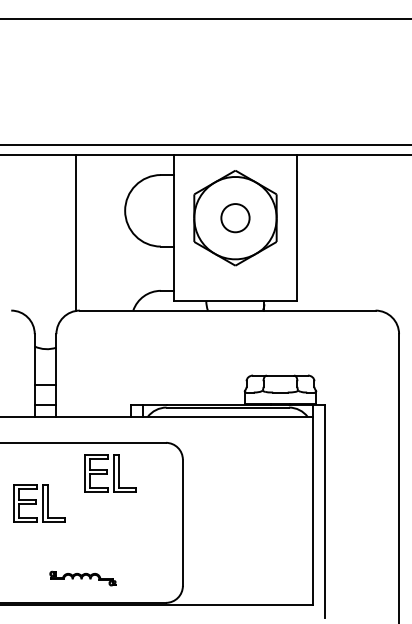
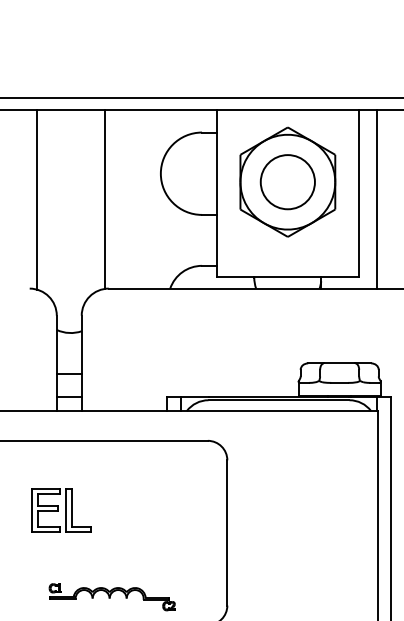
circle: (235, 217) -> (287, 181), size x1.67
line: (312, 232) -> (376, 198), added
line: (17, 233) -> (36, 199), added
part: (110, 473) -> (143, 476), removed
part: (82, 578) -> (111, 597), size x1.67

